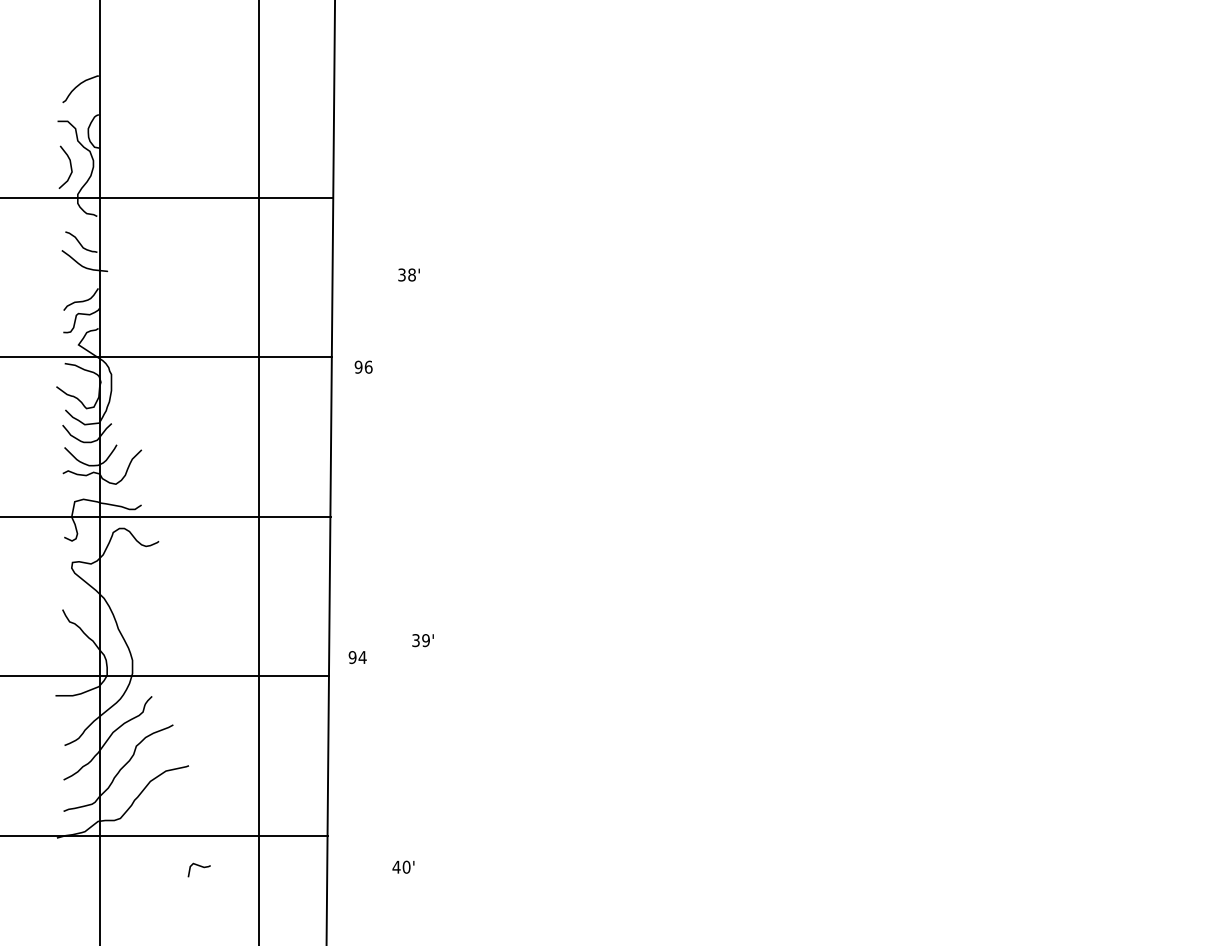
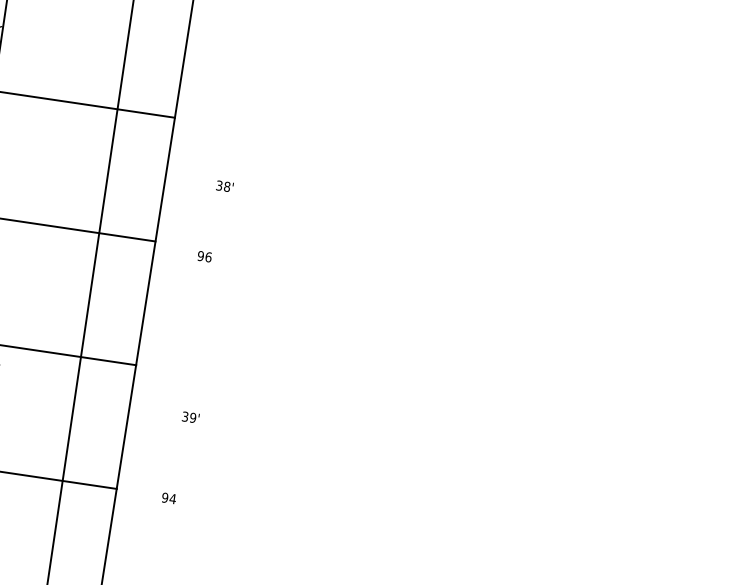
text: (363, 366) -> (204, 256), moved
text: (422, 640) -> (190, 417), moved
text: (357, 657) -> (168, 498), moved

